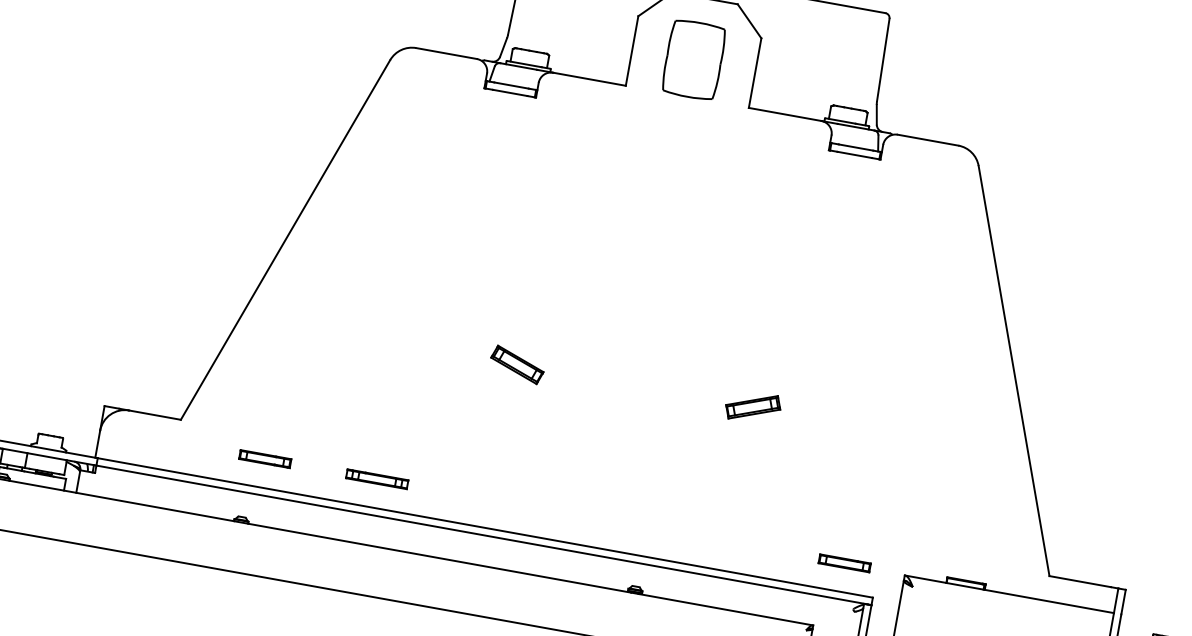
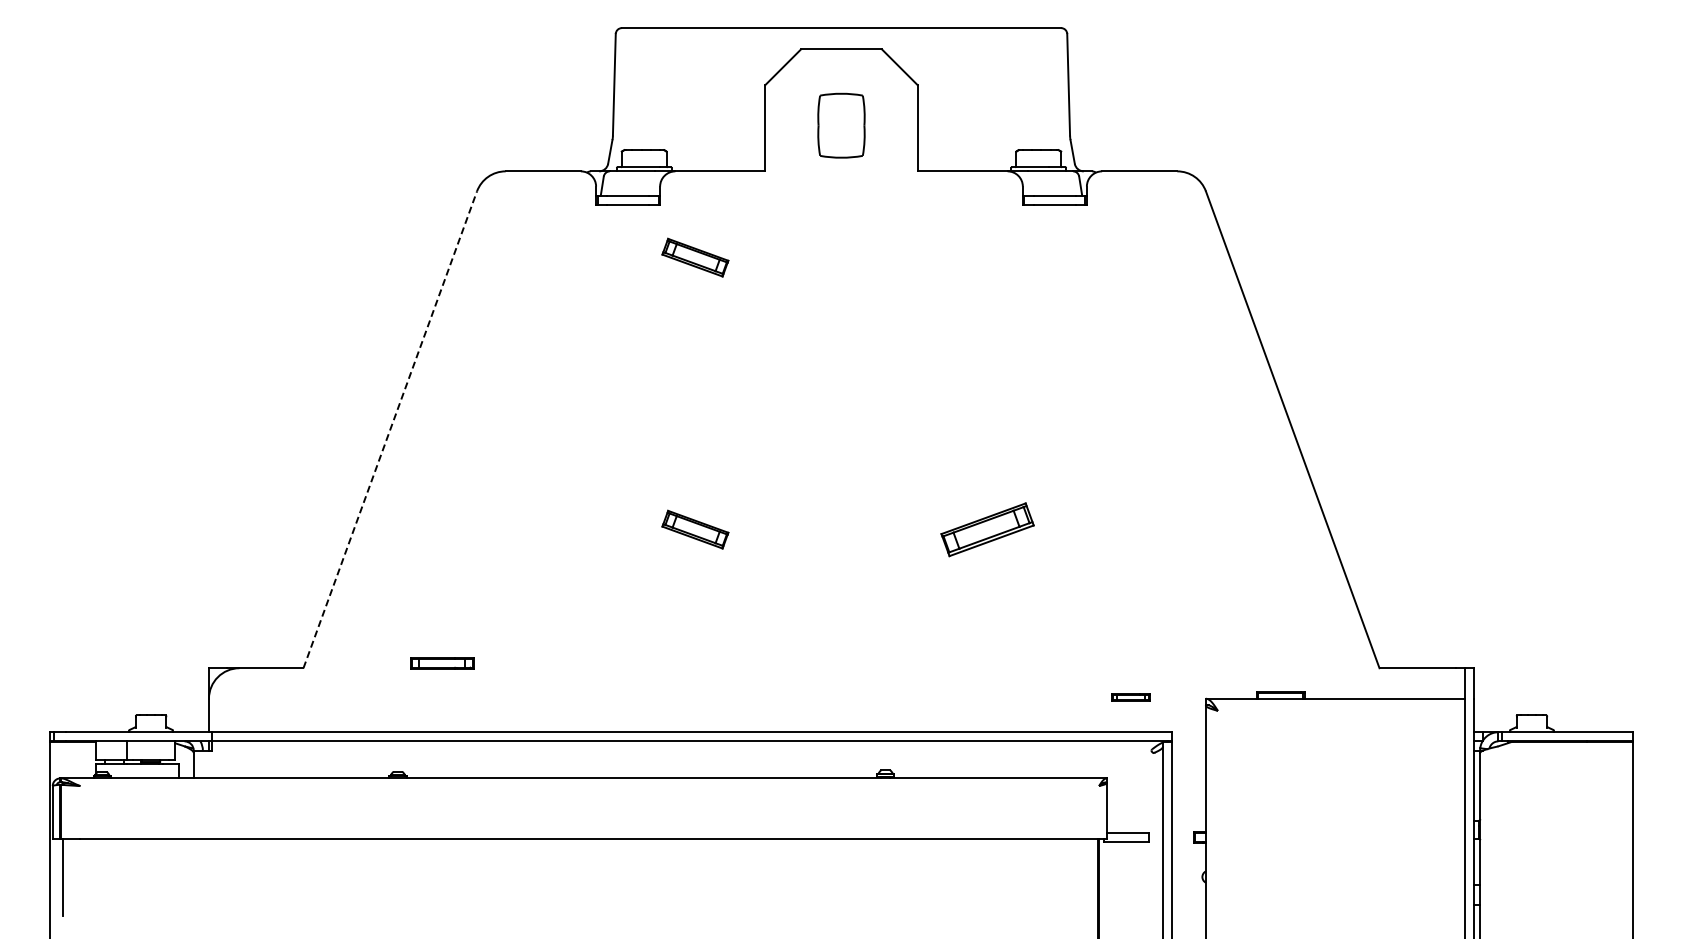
part: (694, 59) -> (841, 125), size x0.7
part: (556, 145) -> (695, 257), added
line: (285, 239) -> (390, 429), solid -> dashed
part: (753, 407) -> (987, 529), size x1.4
part: (265, 459) -> (442, 663), moved
part: (376, 479) -> (551, 697), removed
part: (844, 563) -> (1130, 697), size x0.6

